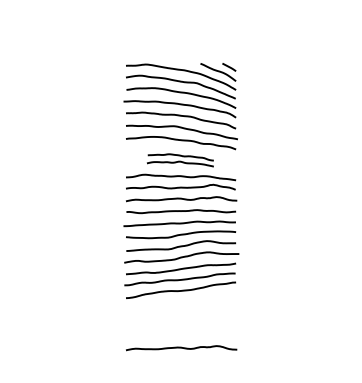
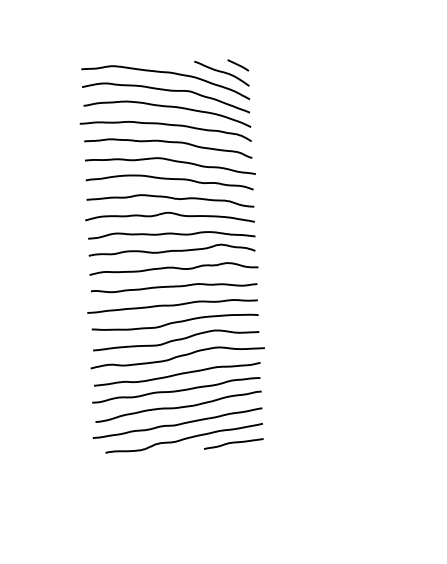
part: (180, 160) -> (169, 209), size x1.67
part: (179, 305) -> (177, 429), added
curve: (181, 348) -> (182, 495), removed

